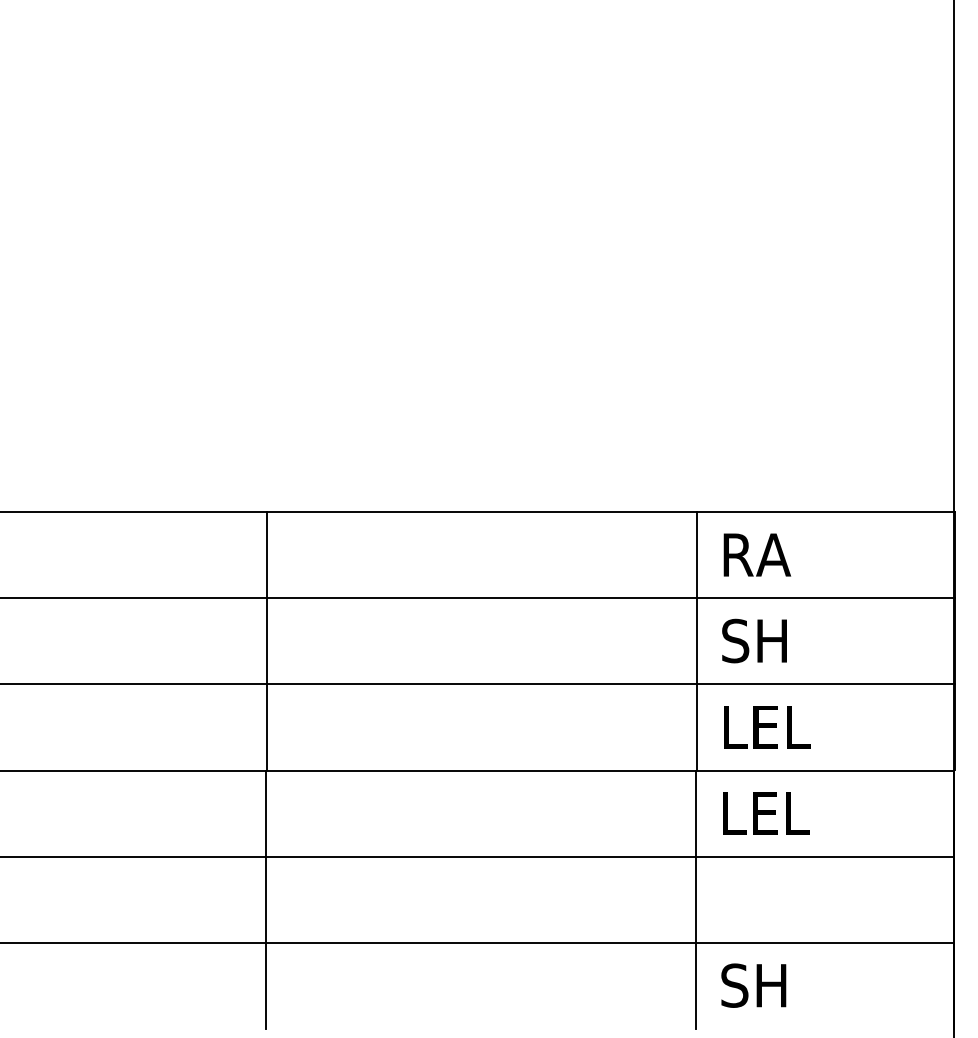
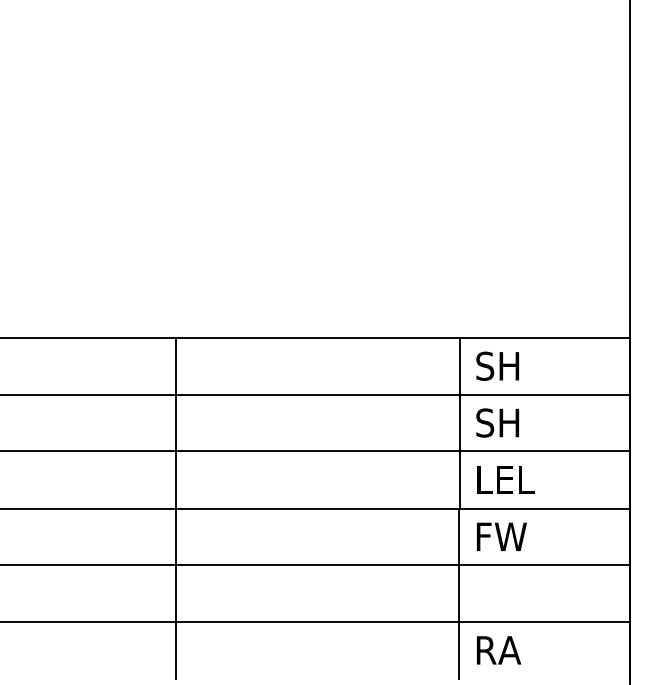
text: (755, 553) -> (498, 365), RA -> SH
text: (766, 813) -> (505, 536), LEL -> FW
text: (755, 985) -> (498, 650), SH -> RA

